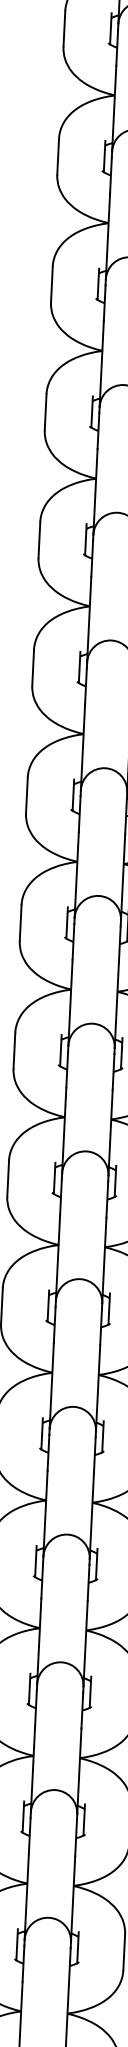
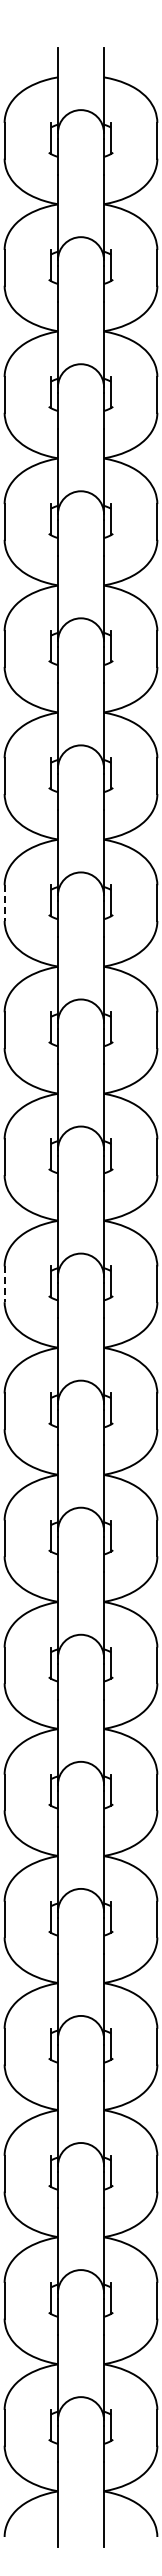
line: (45, 412) -> (4, 903), solid -> dashed
line: (26, 795) -> (4, 1284), solid -> dashed

